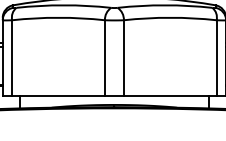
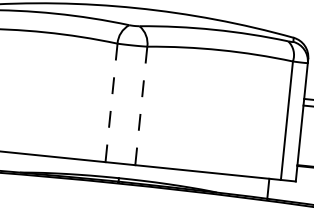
line: (104, 57) -> (110, 102), solid -> dashed
line: (123, 57) -> (140, 105), solid -> dashed

